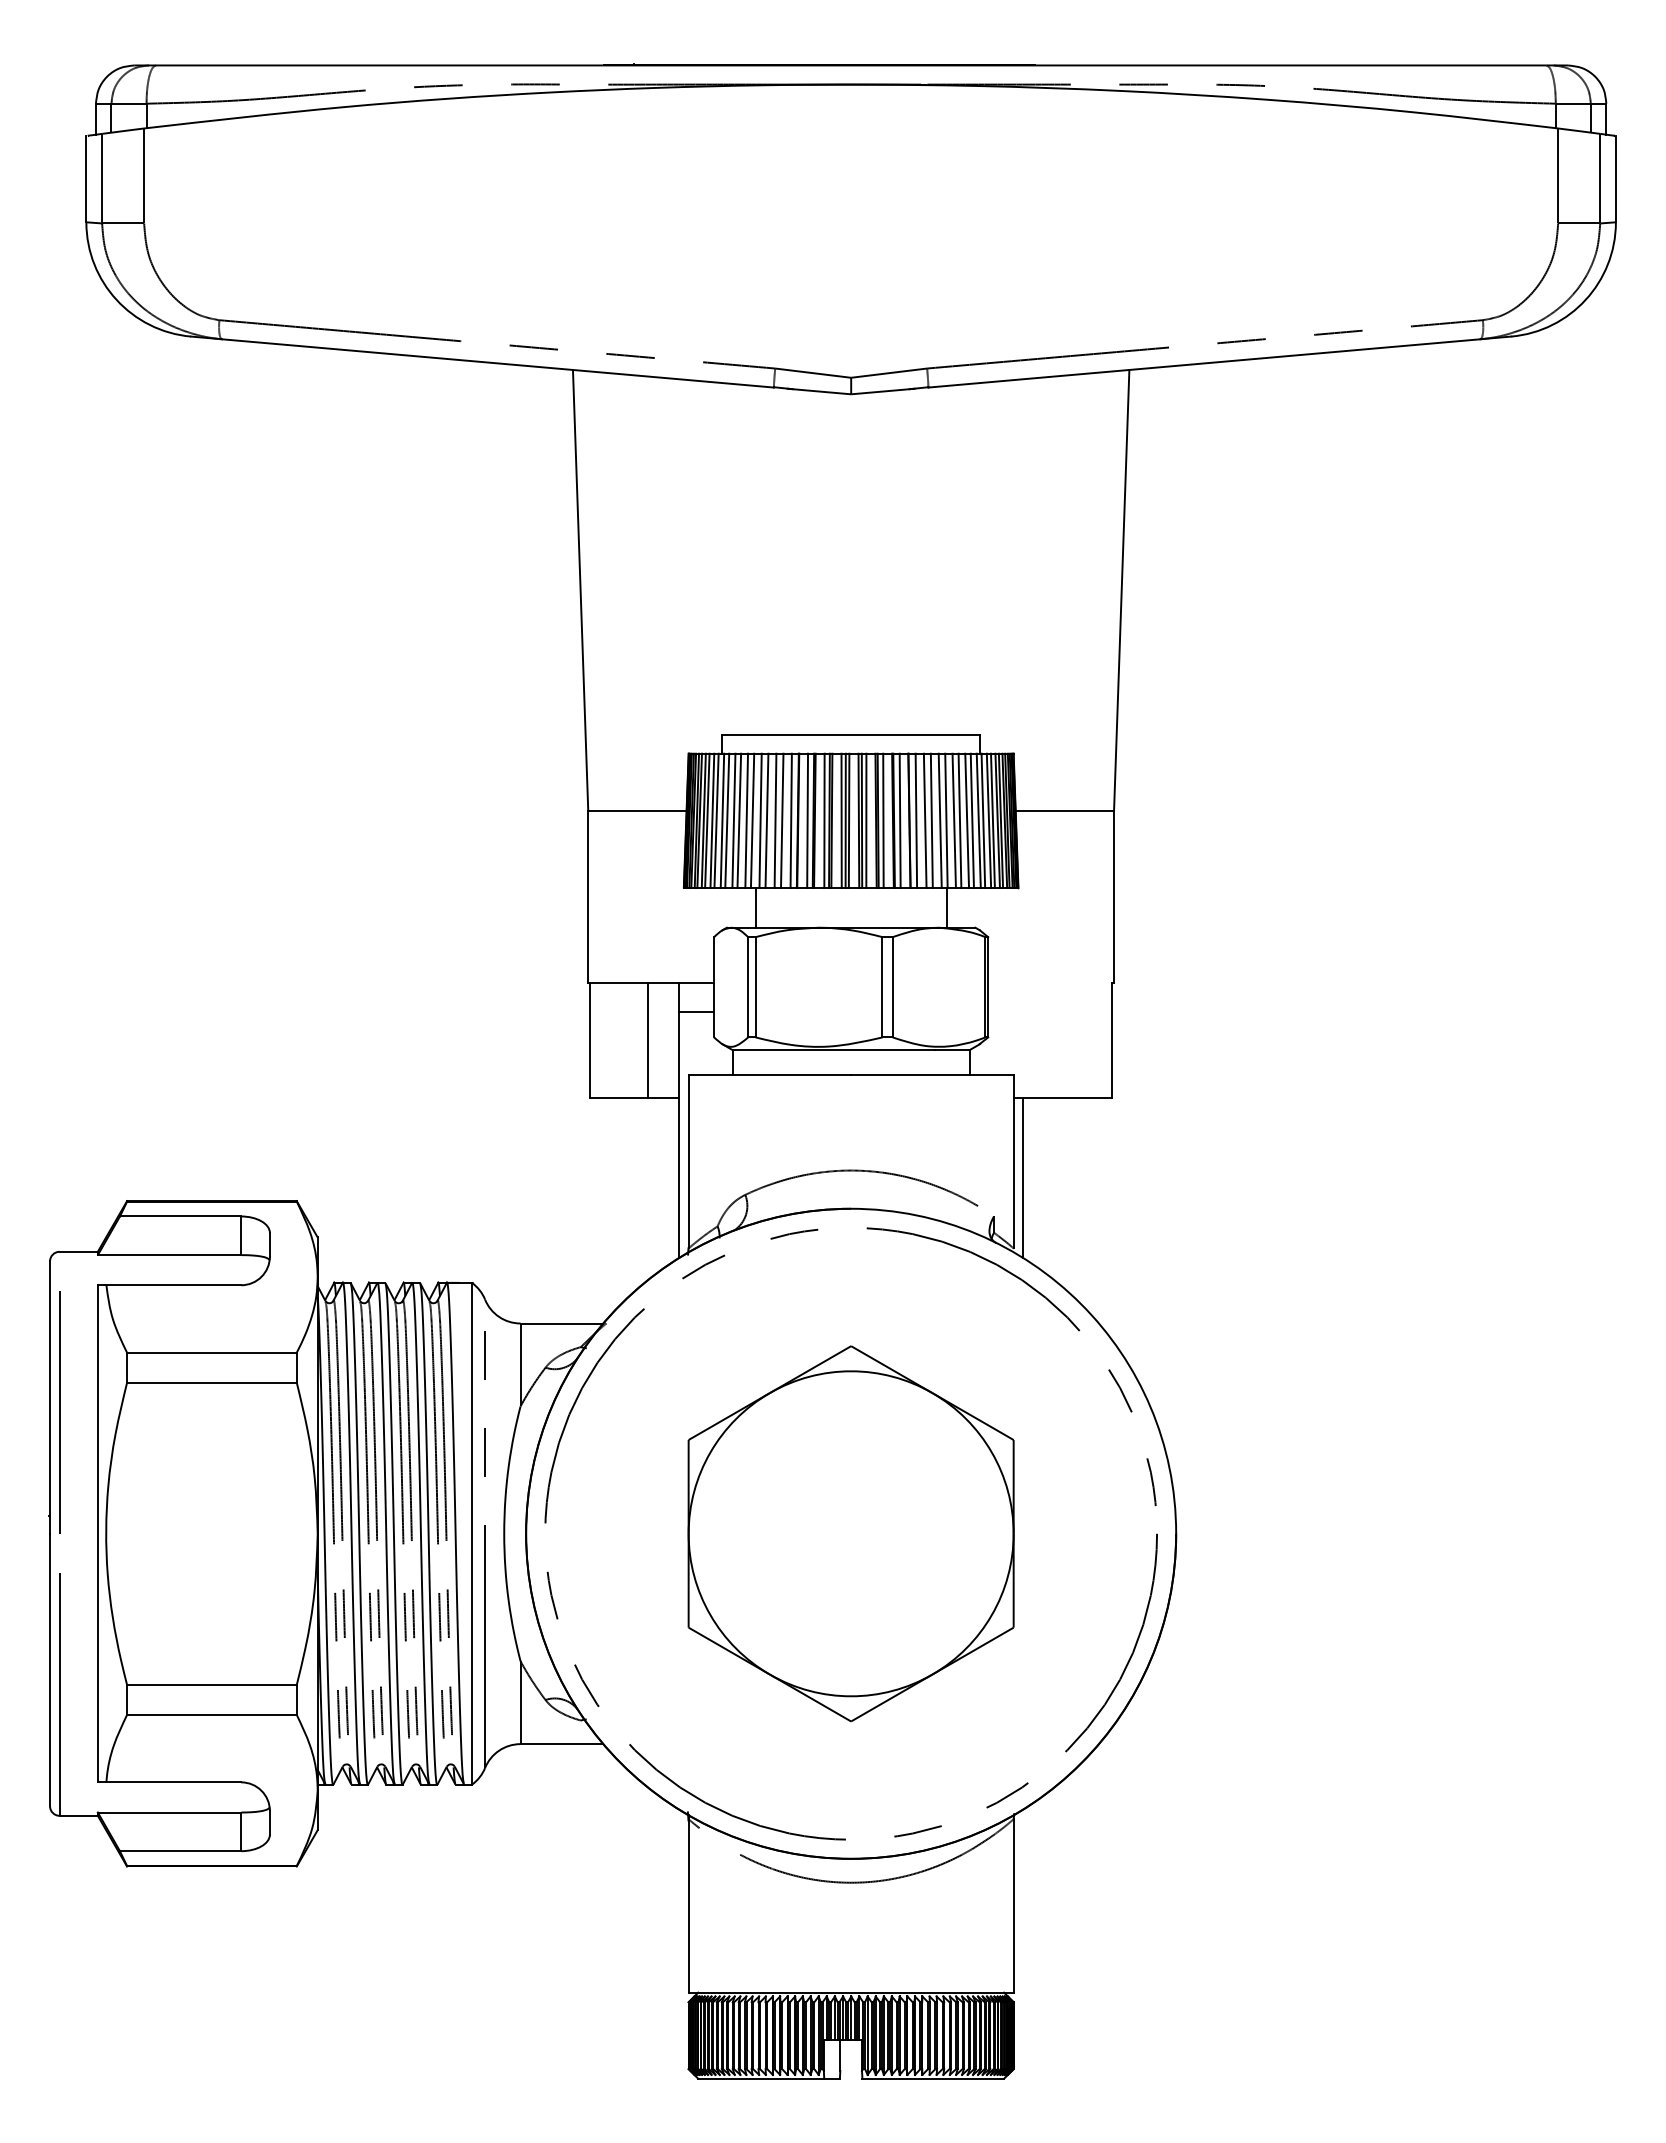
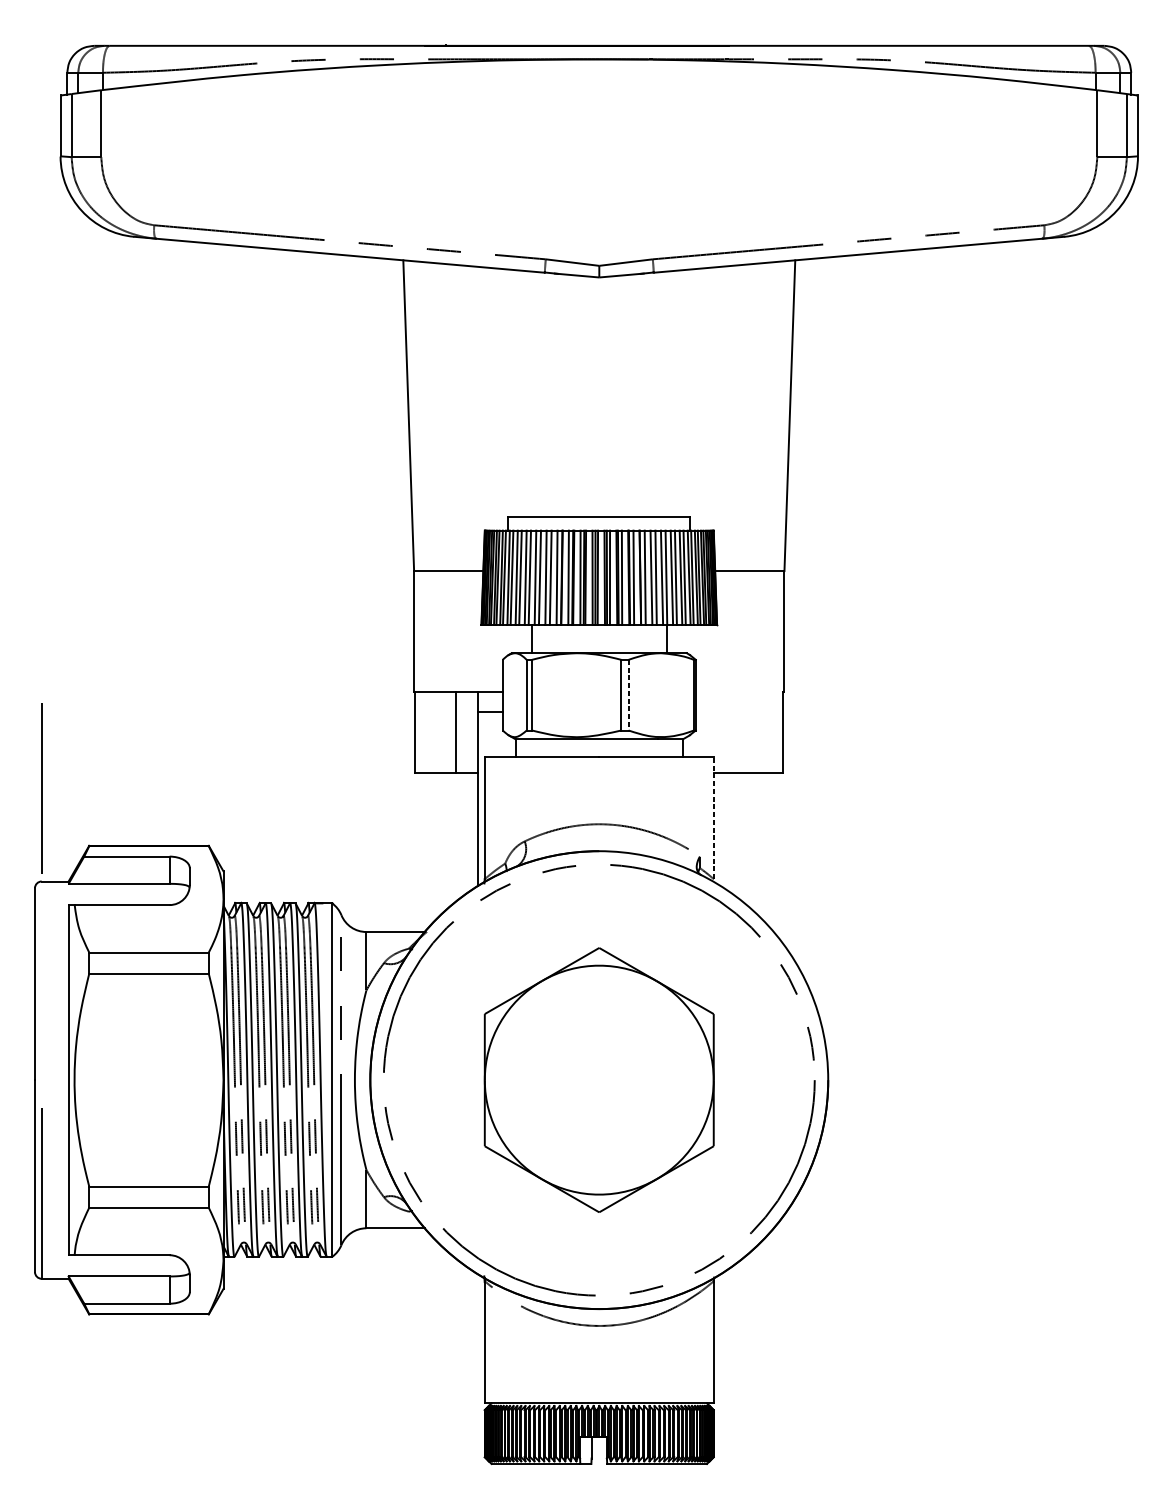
line: (892, 987) -> (628, 695), solid -> dashed
line: (1013, 1161) -> (713, 817), solid -> dashed
line: (1023, 1177) -> (720, 829), removed
line: (59, 1412) -> (41, 788), moved

